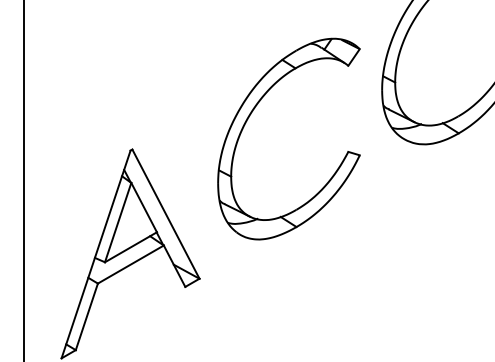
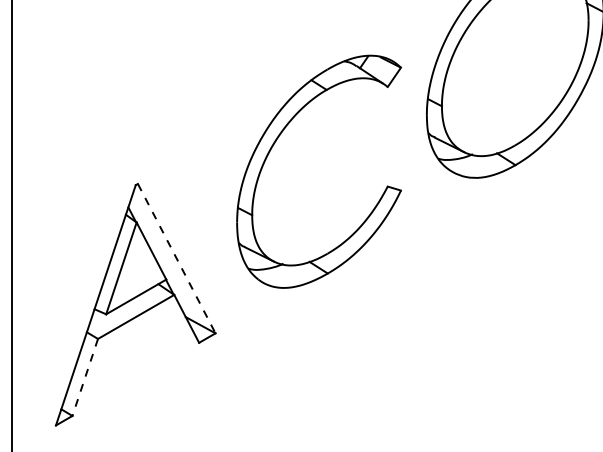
line: (165, 214) -> (176, 259), solid -> dashed
line: (87, 316) -> (85, 377), solid -> dashed

